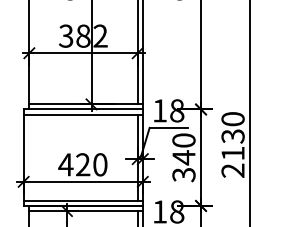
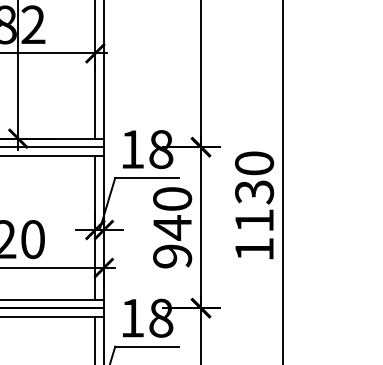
text: (232, 170) -> (253, 249), 2130 -> 1130
text: (183, 175) -> (171, 257), 340 -> 940

